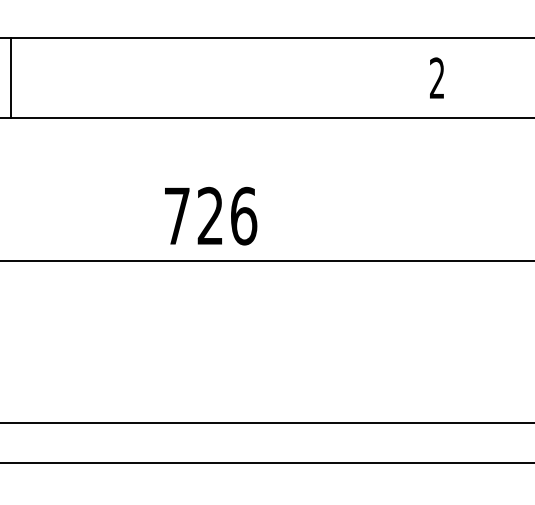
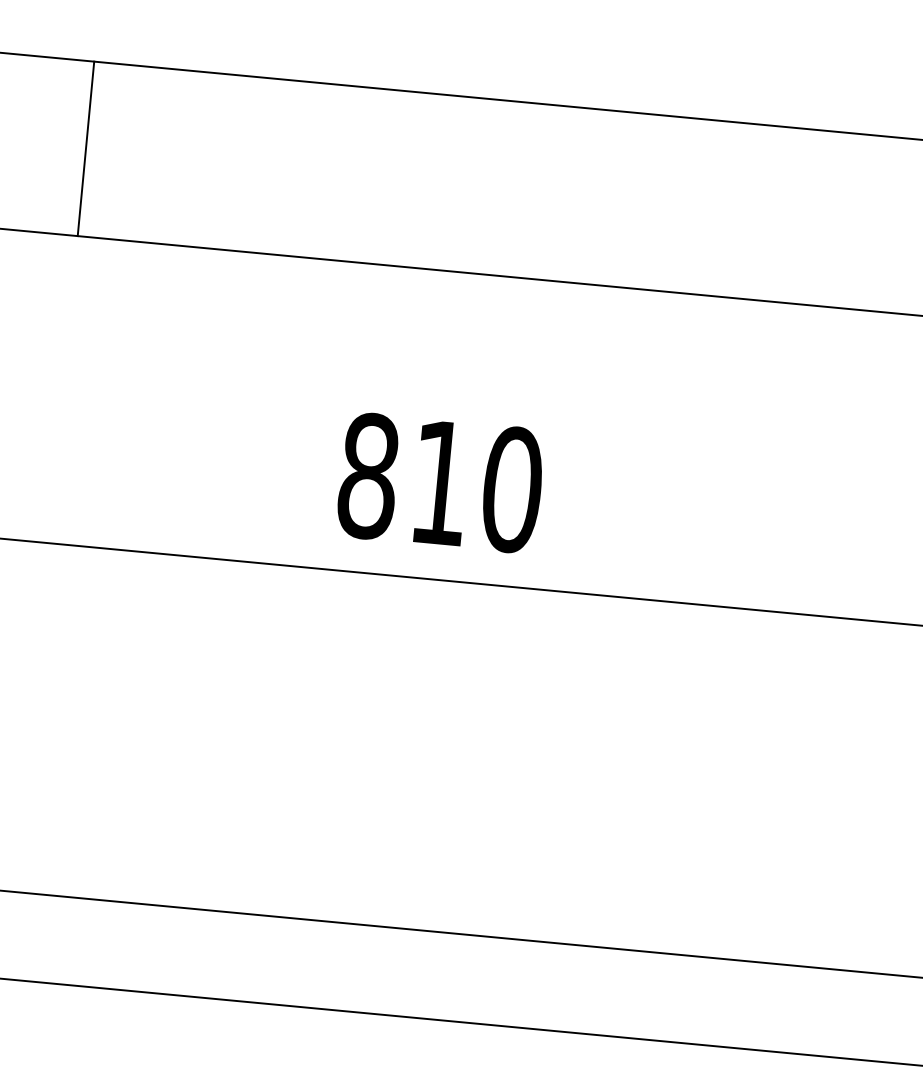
line: (11, 77) -> (86, 147), moved
text: (210, 215) -> (440, 481), 726 -> 810

